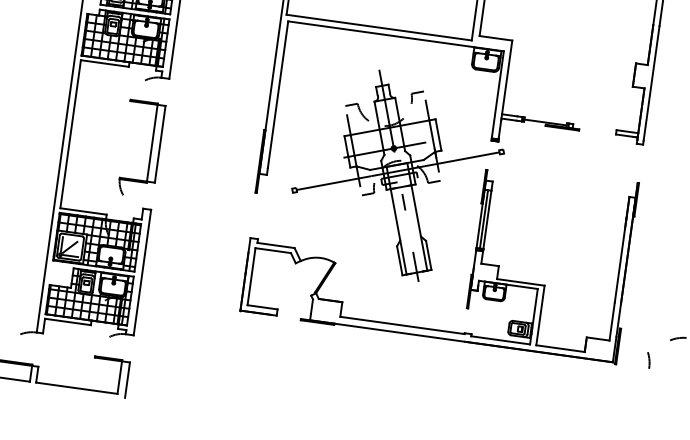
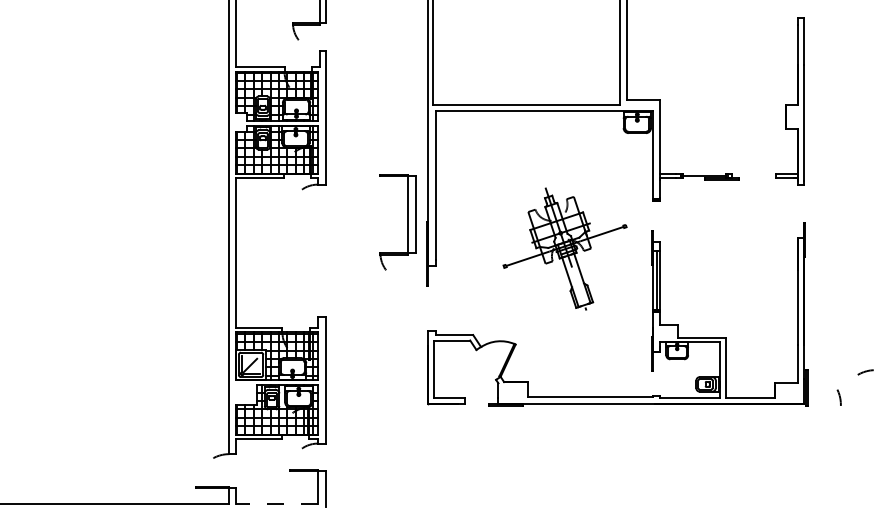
part: (150, 150) -> (407, 222), moved
part: (396, 174) -> (564, 248), size x0.6
line: (76, 387) -> (276, 503), solid -> dashed

